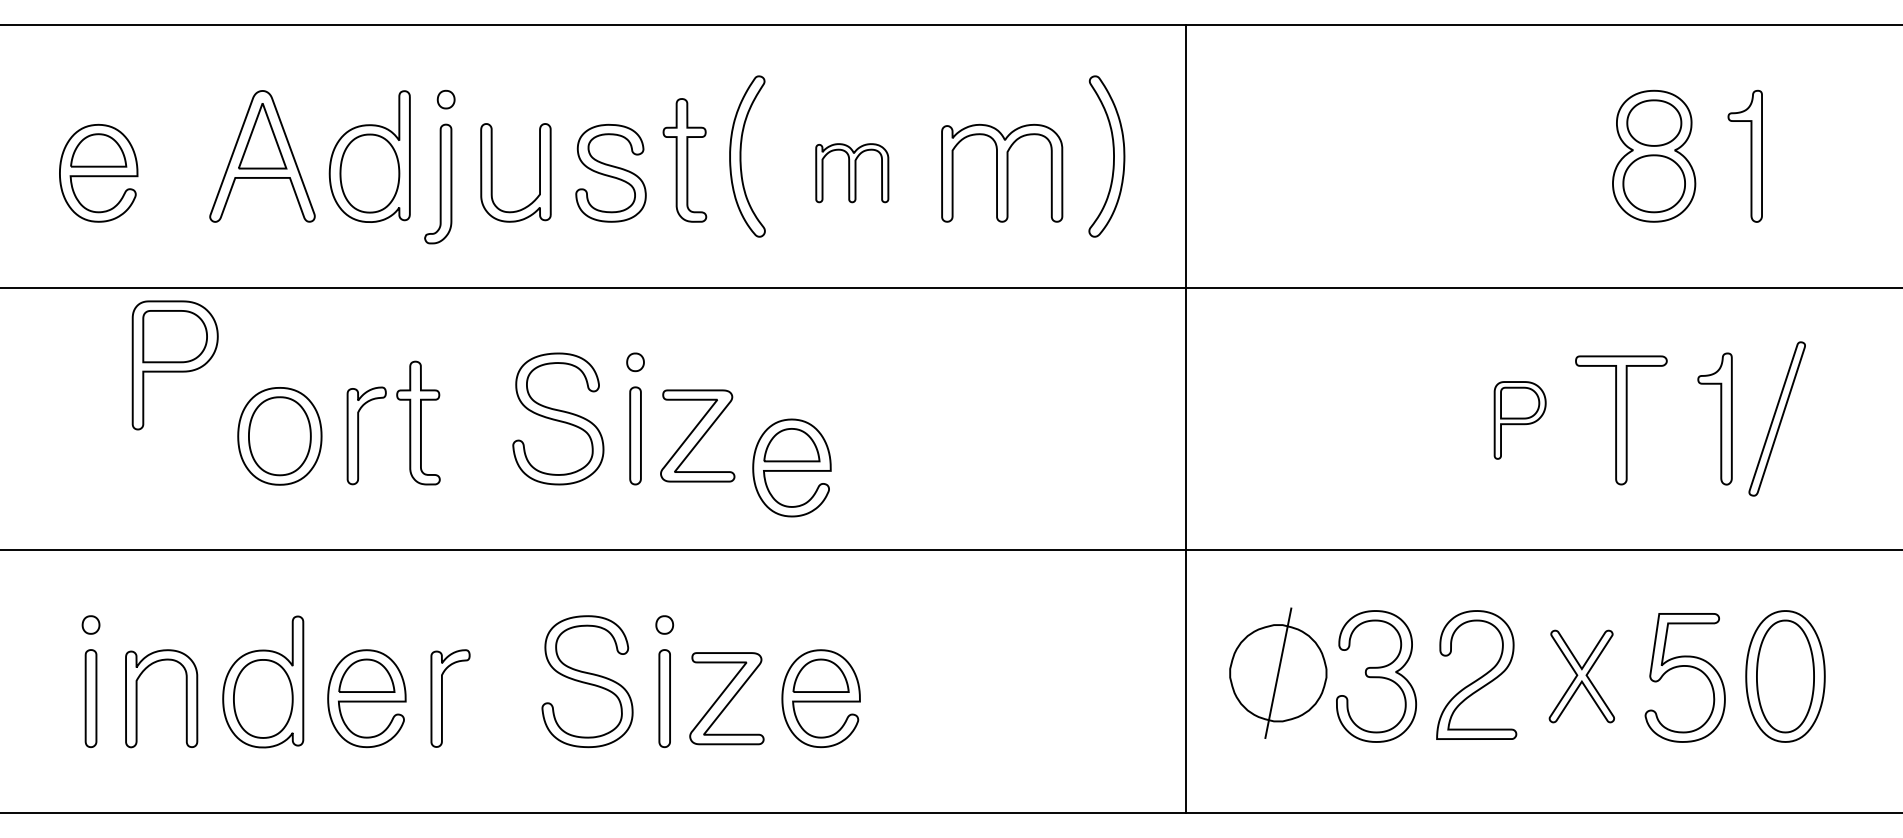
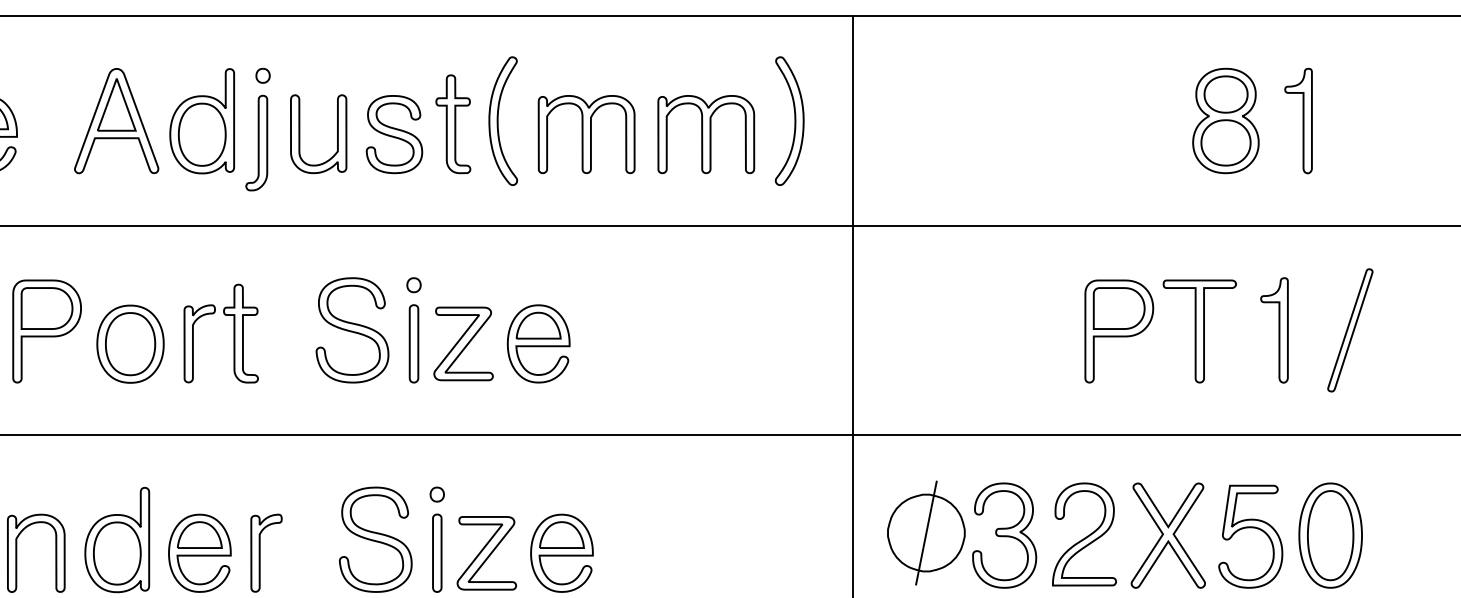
part: (852, 172) -> (586, 133), size x1.67
part: (174, 365) -> (46, 331), moved
part: (1776, 418) -> (1349, 329), moved
part: (1519, 420) -> (1118, 331), size x1.67
part: (791, 467) -> (538, 343), moved
part: (1581, 676) -> (1168, 535), size x1.43

